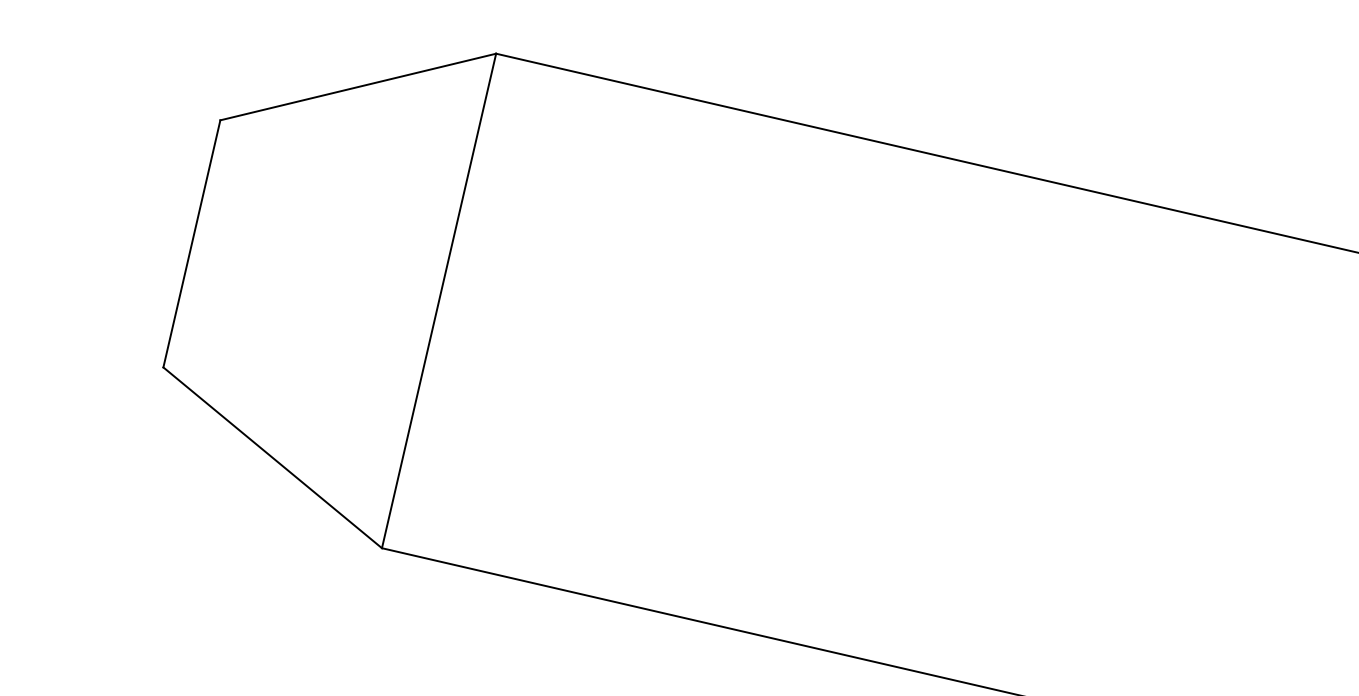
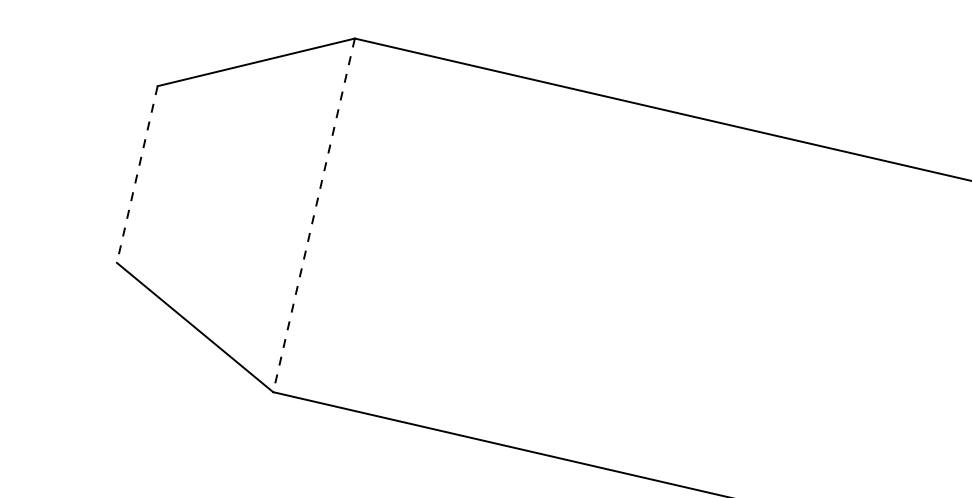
line: (192, 243) -> (137, 174), solid -> dashed
line: (438, 301) -> (313, 215), solid -> dashed

